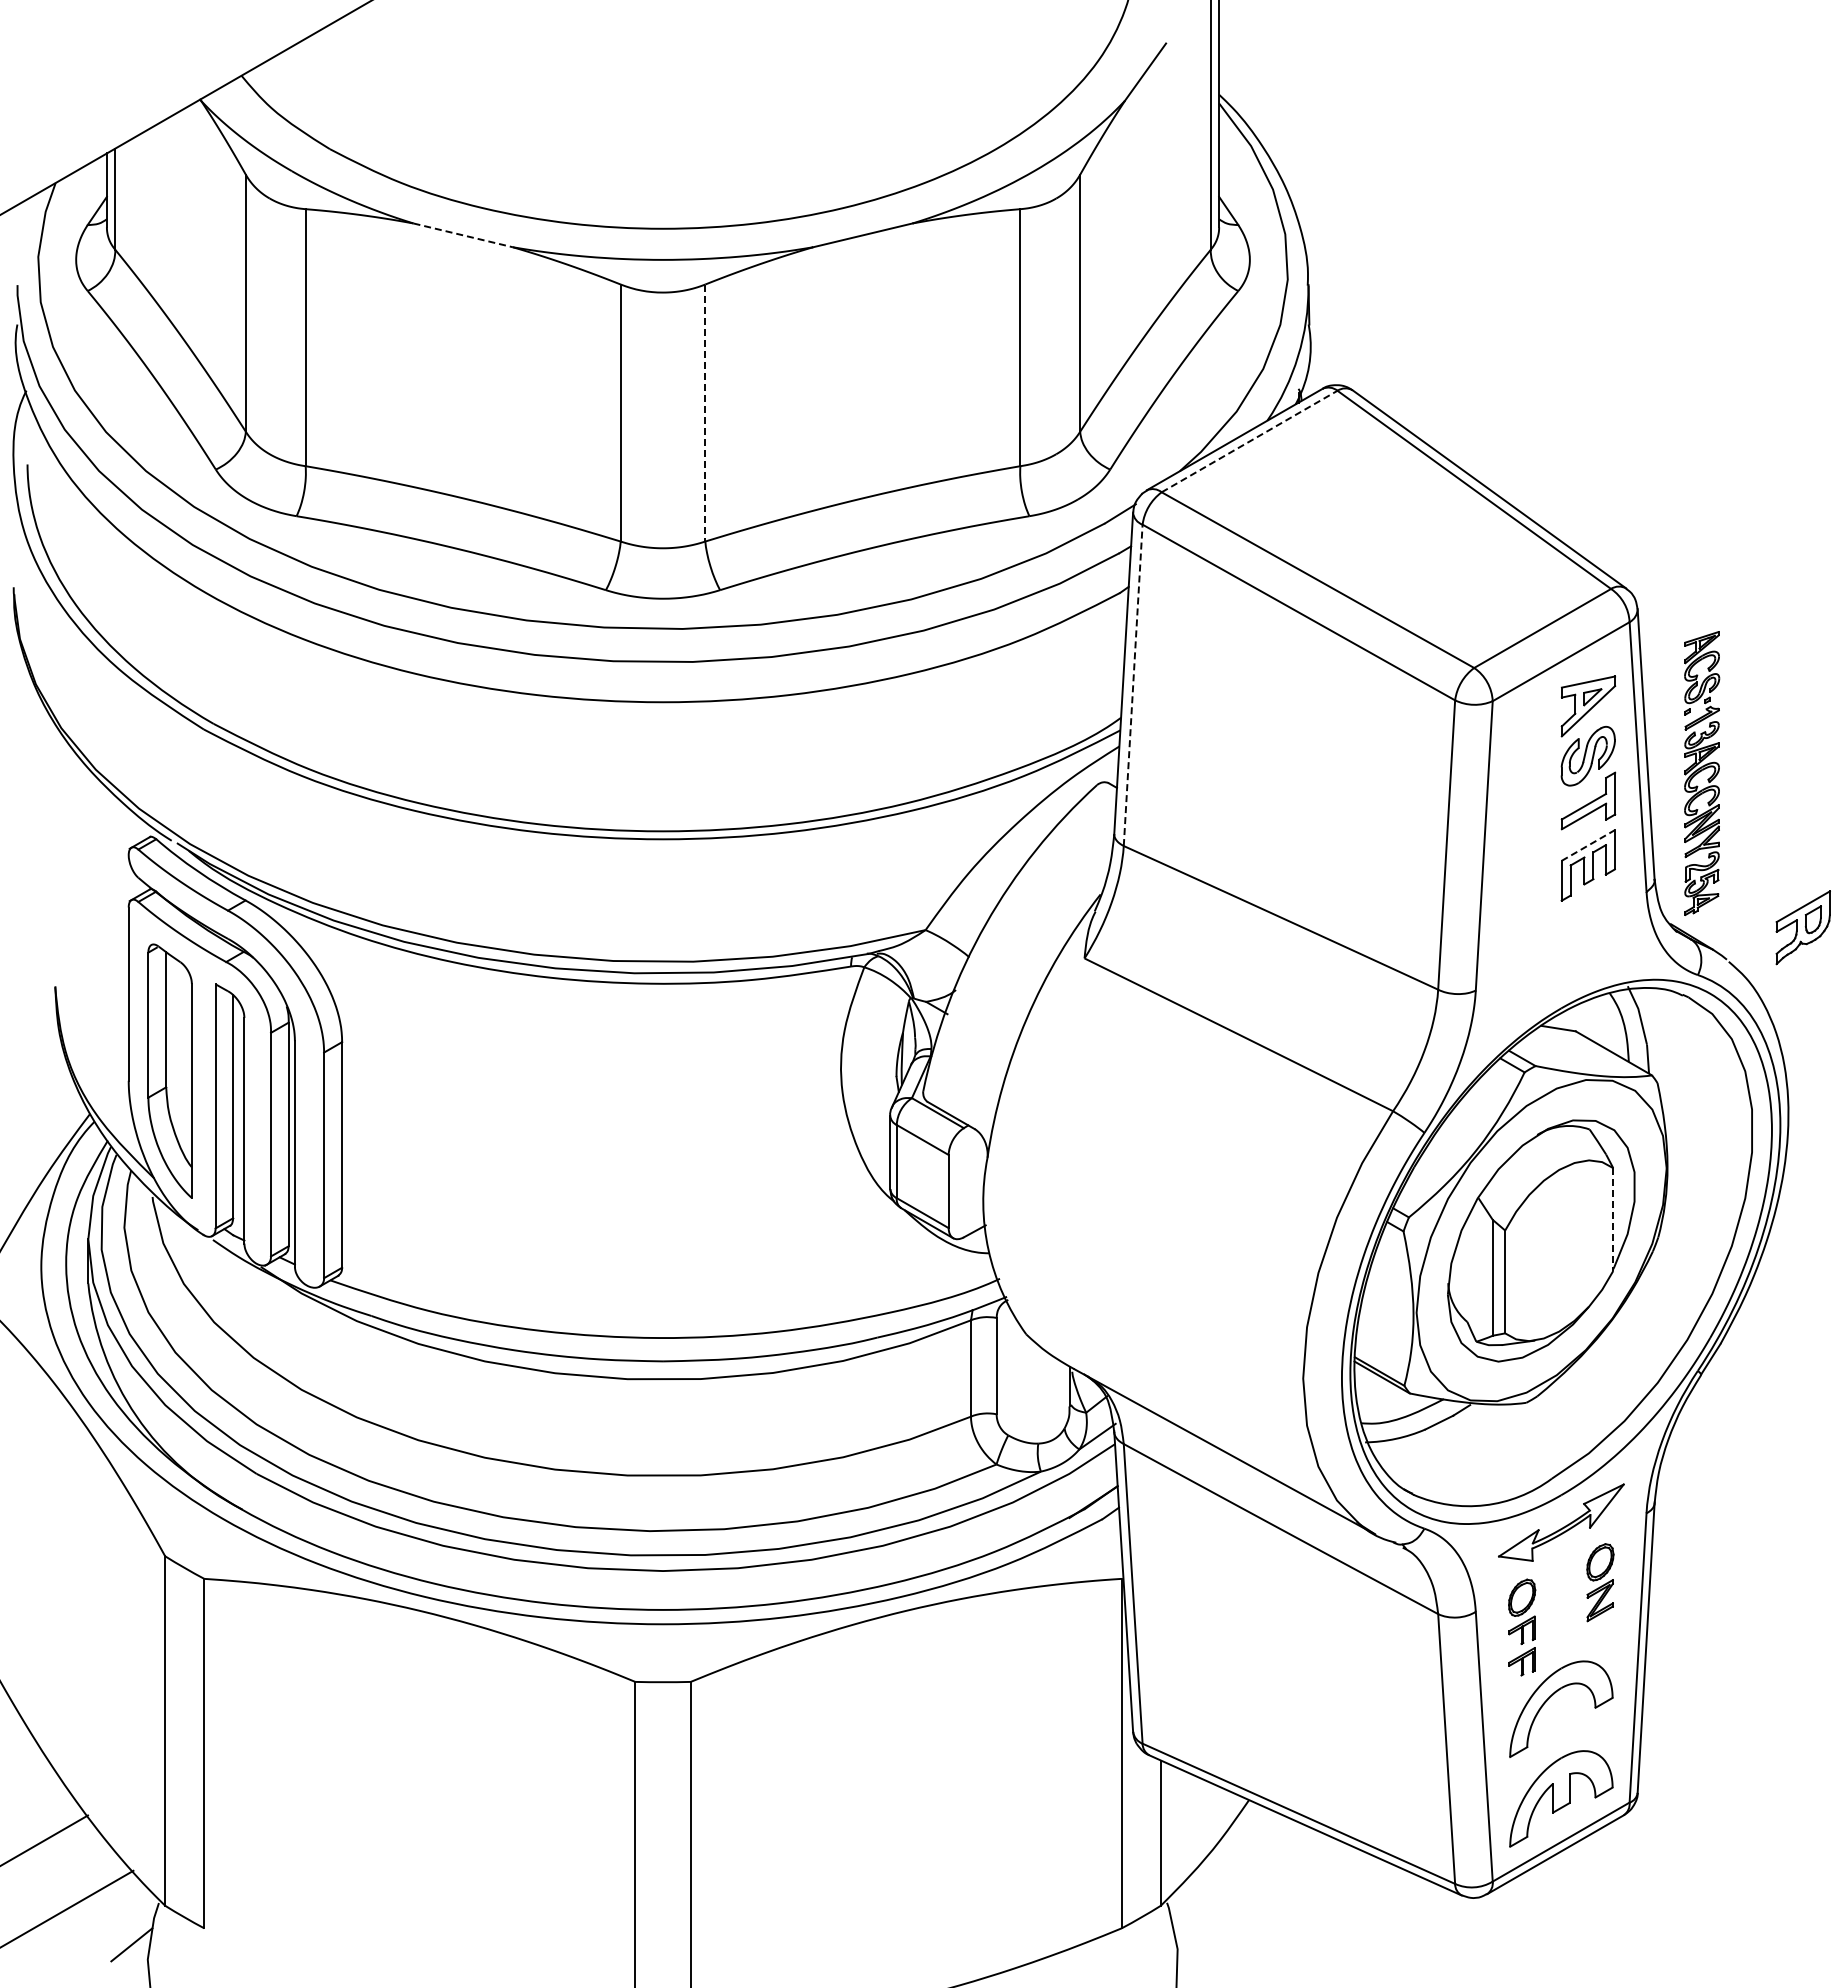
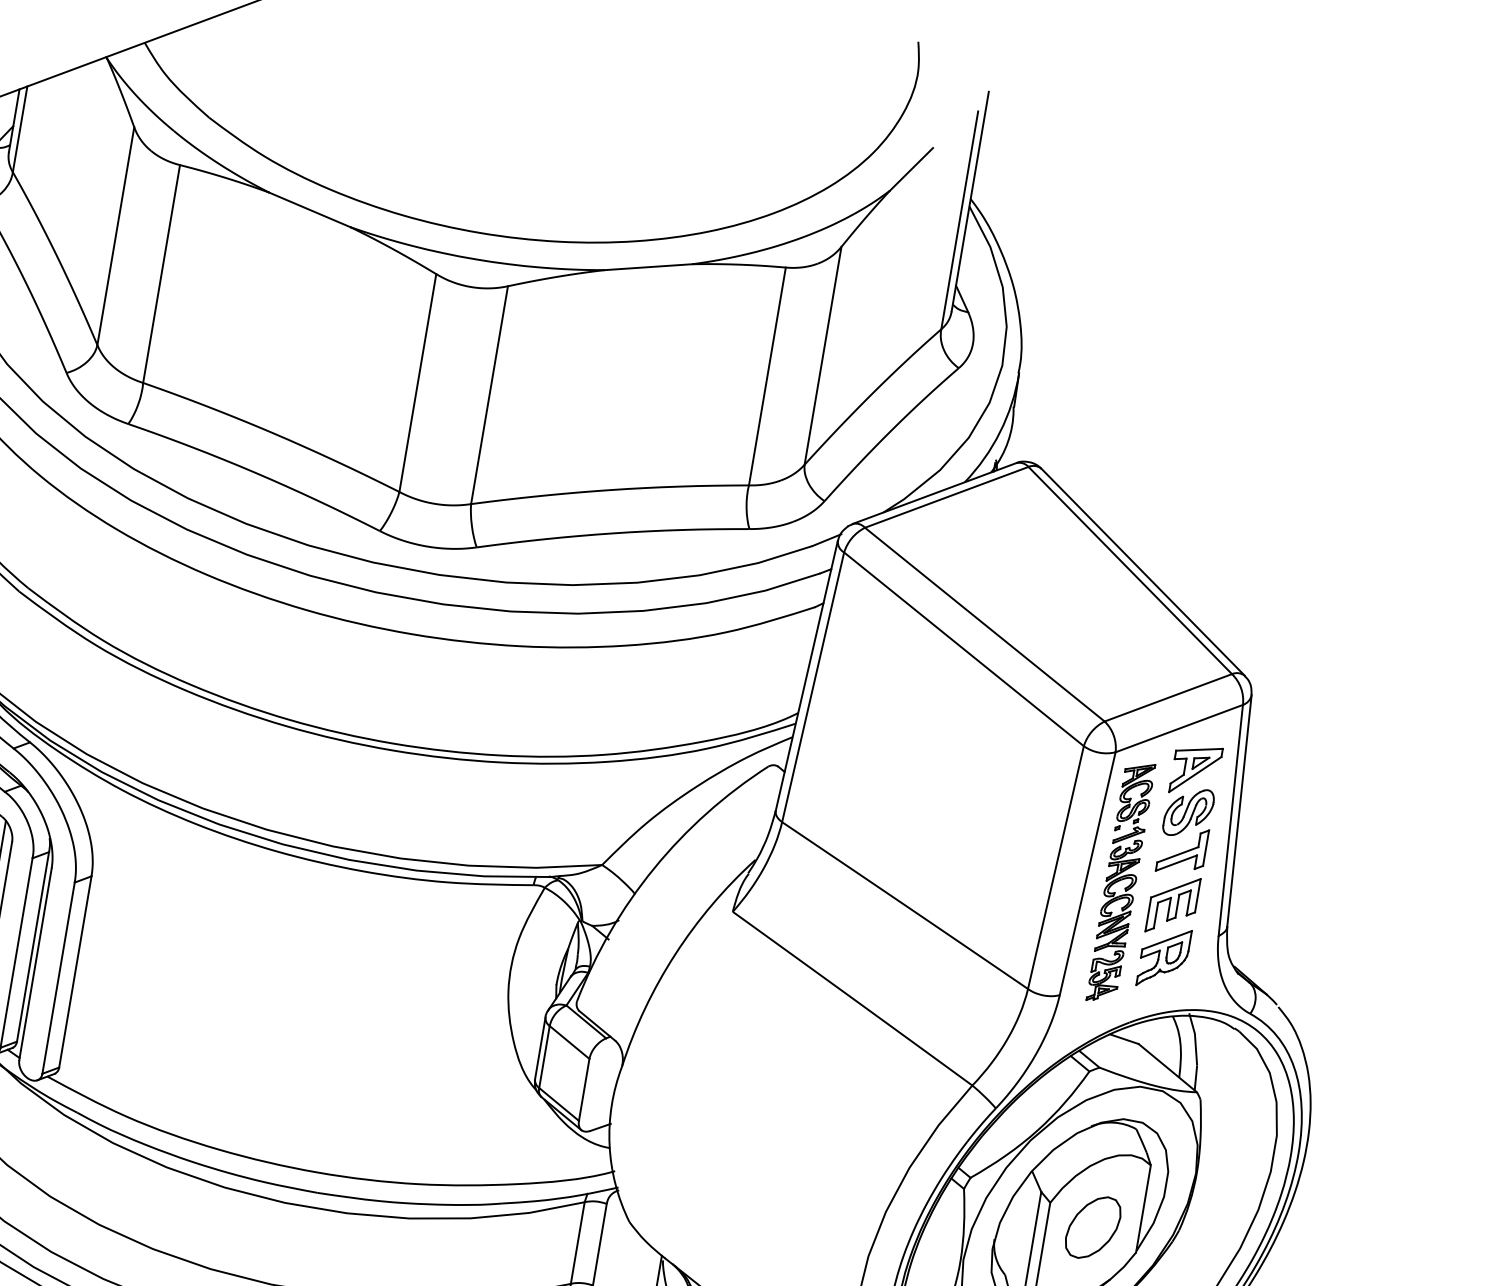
line: (463, 235) -> (310, 210), dashed -> solid
line: (705, 413) -> (489, 395), dashed -> solid
line: (1249, 441) -> (946, 497), dashed -> solid
line: (1133, 685) -> (813, 687), dashed -> solid
part: (1702, 773) -> (1121, 882), moved
line: (1588, 845) -> (1176, 888), dashed -> solid
part: (1802, 927) -> (1163, 957), moved
line: (1613, 1220) -> (1143, 1209), dashed -> solid
part: (1559, 1250) -> (1093, 1227), added

